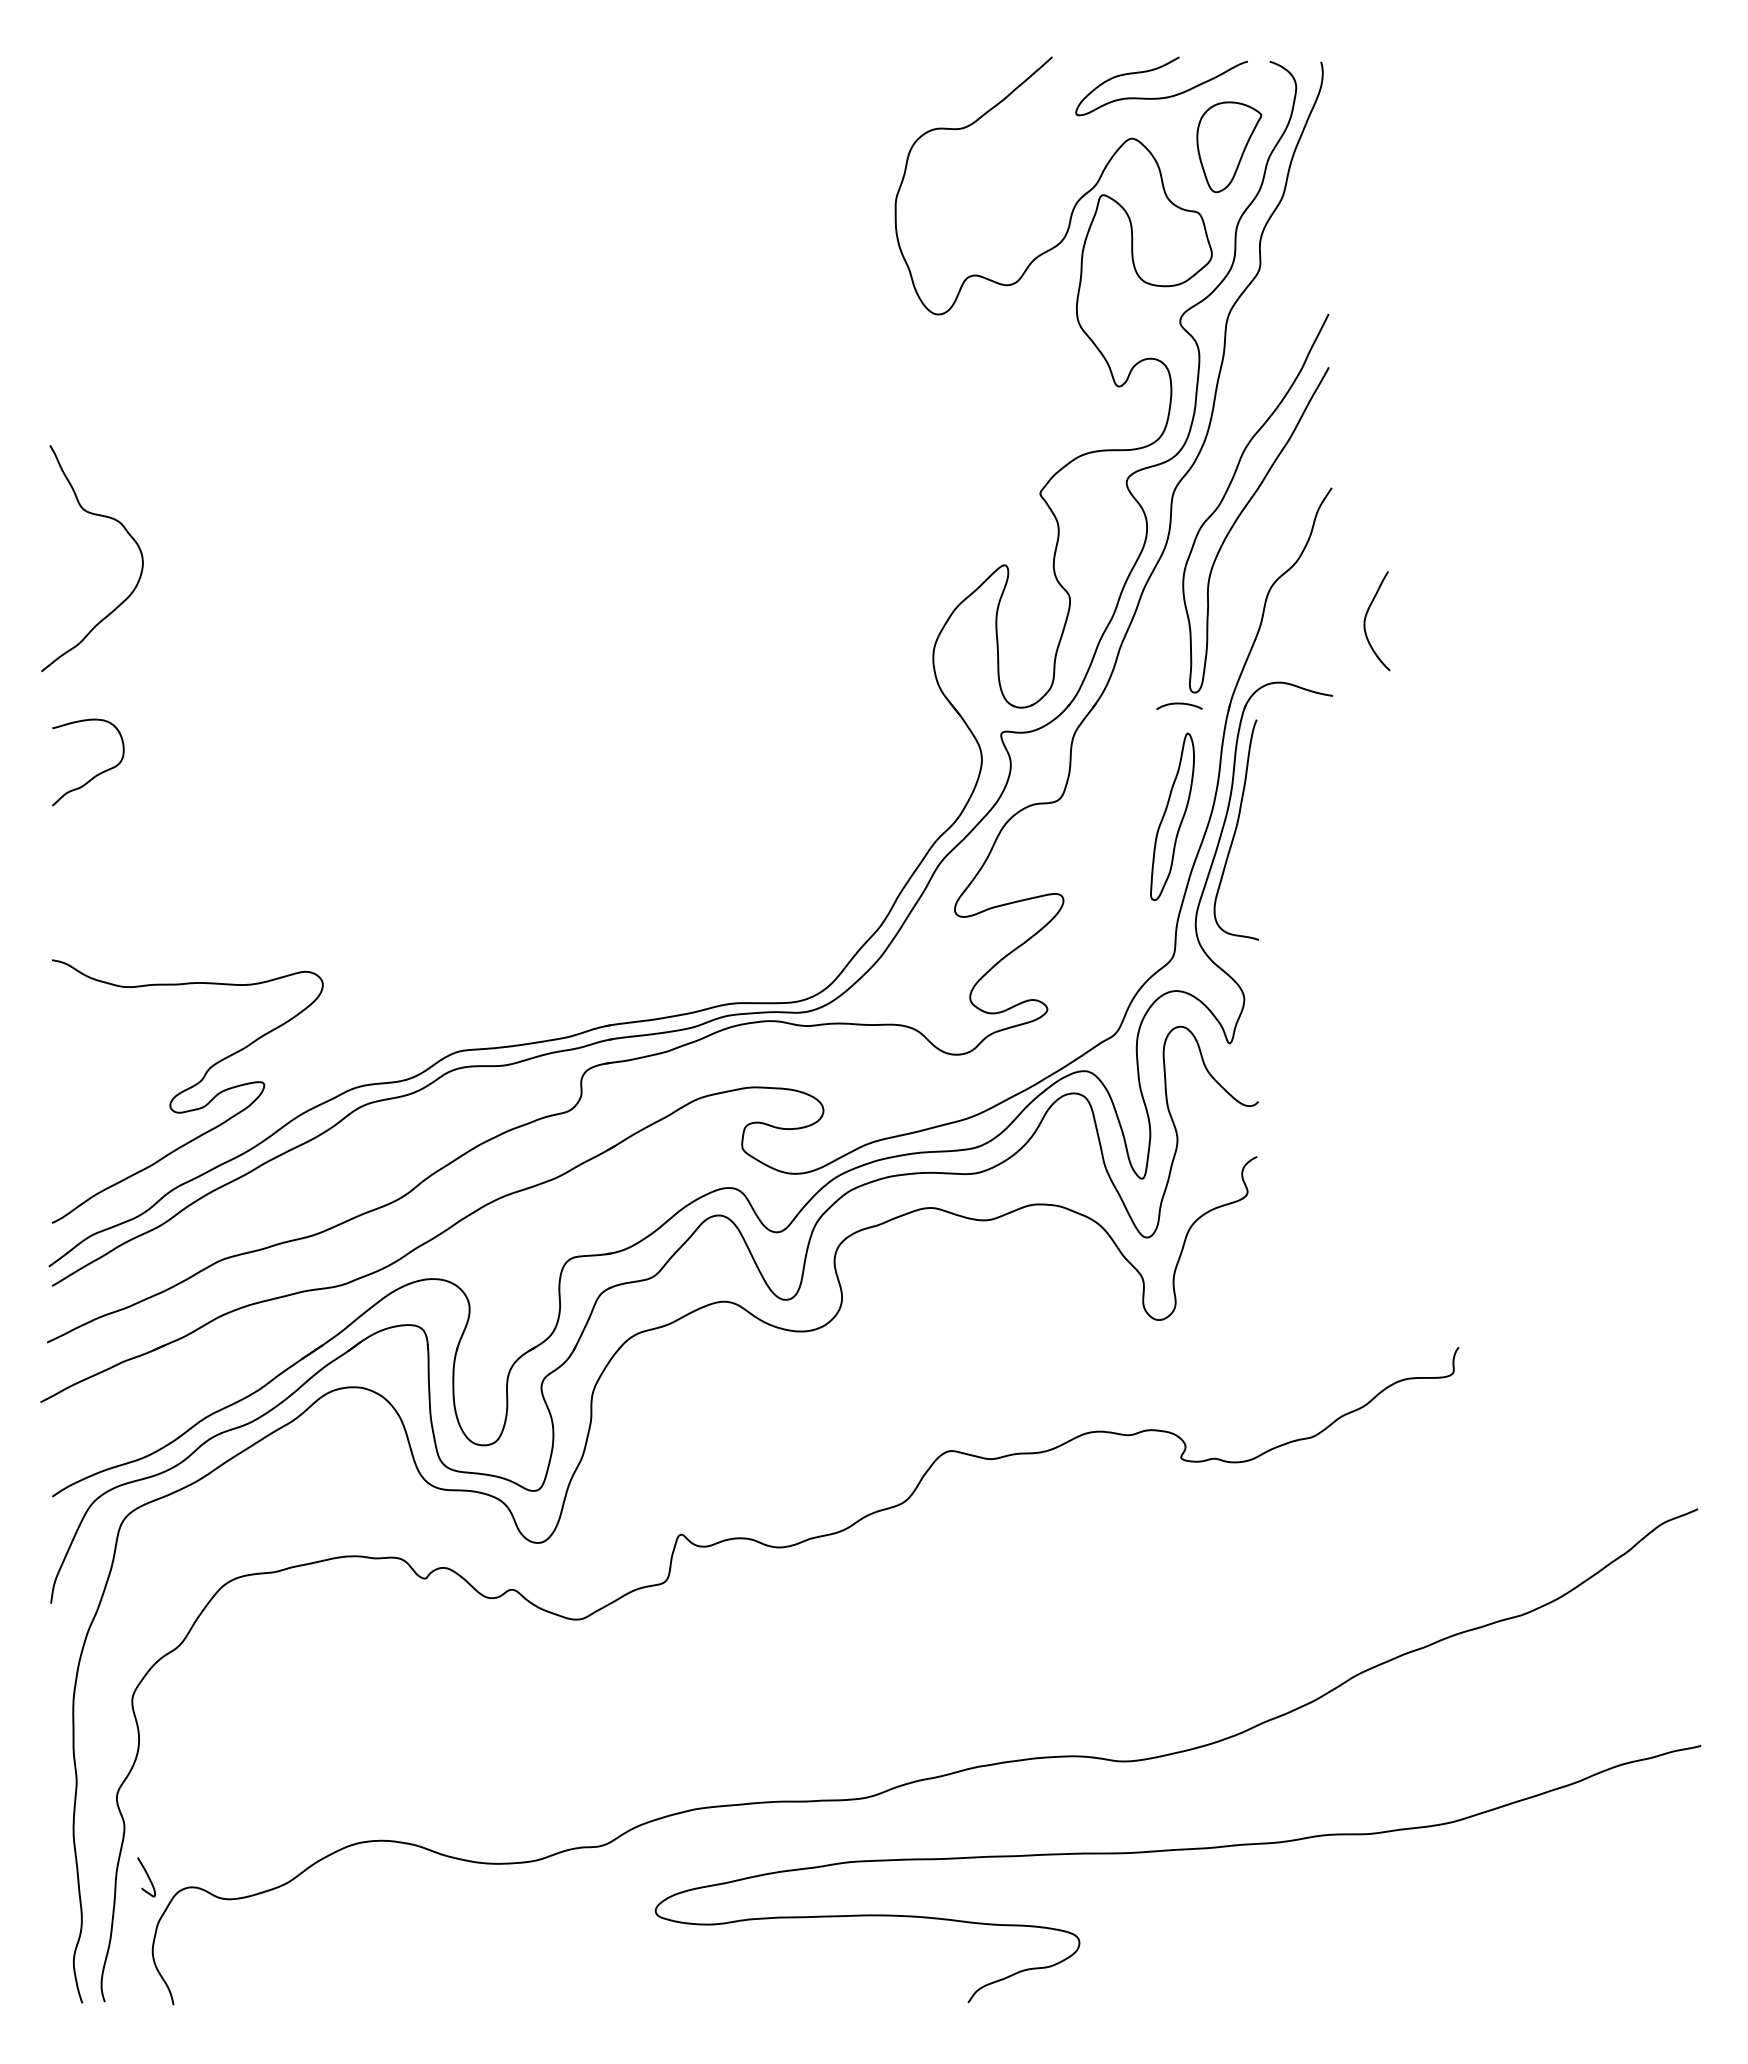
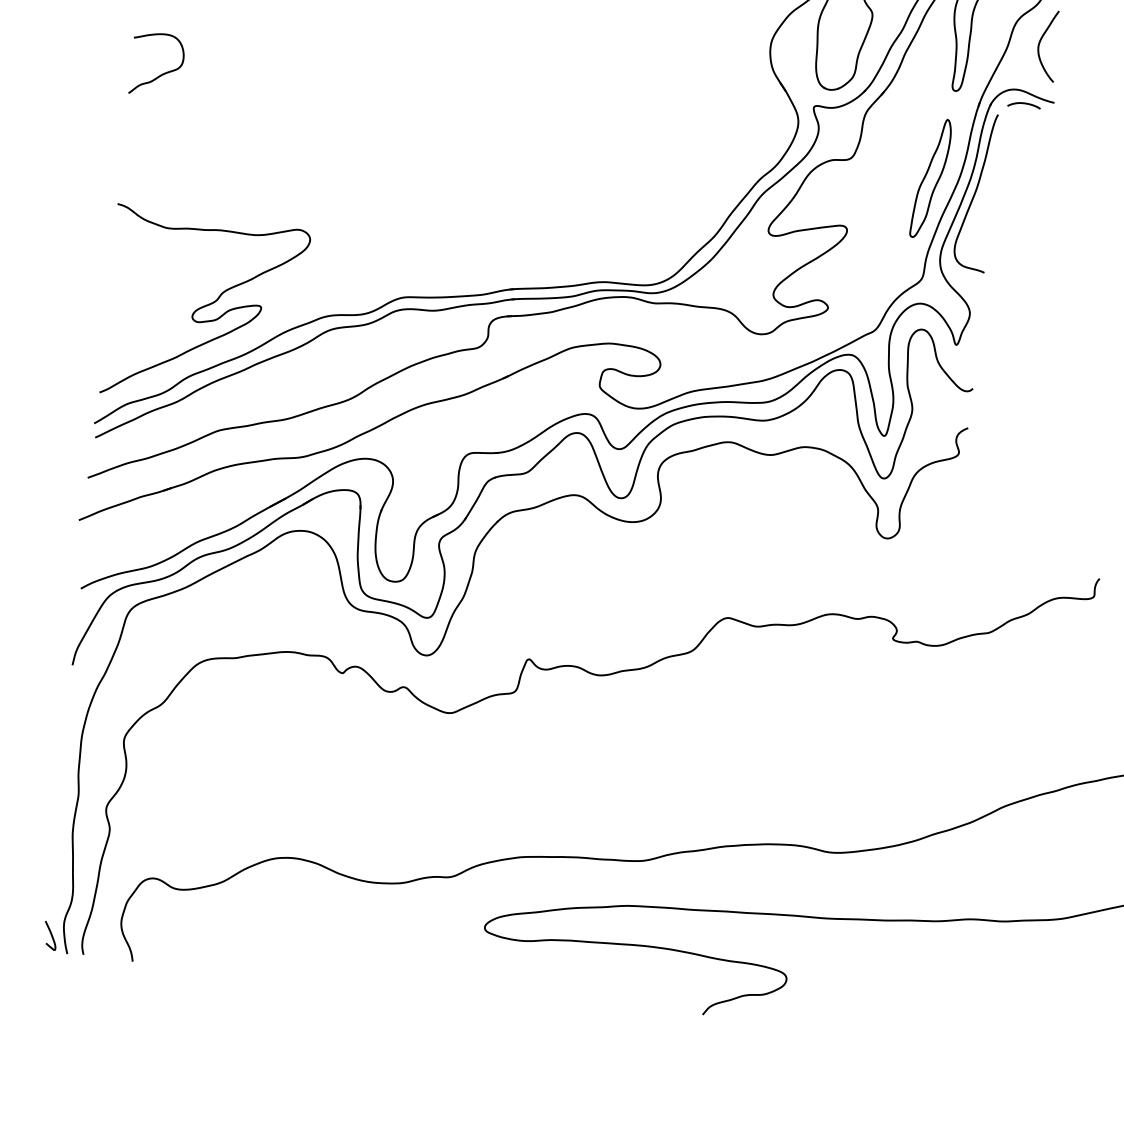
curve: (1366, 618) -> (1040, 43), moved
curve: (1179, 704) -> (1024, 104), moved
curve: (147, 1877) -> (51, 935), moved

